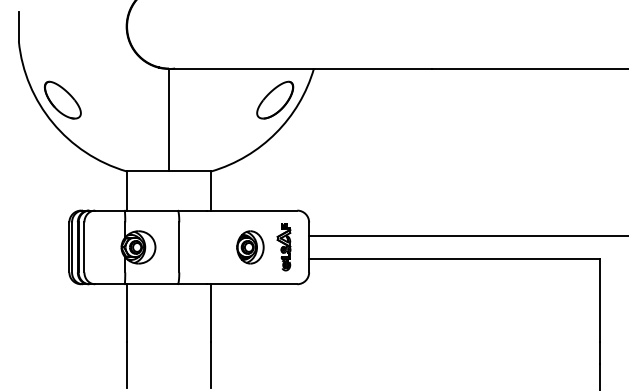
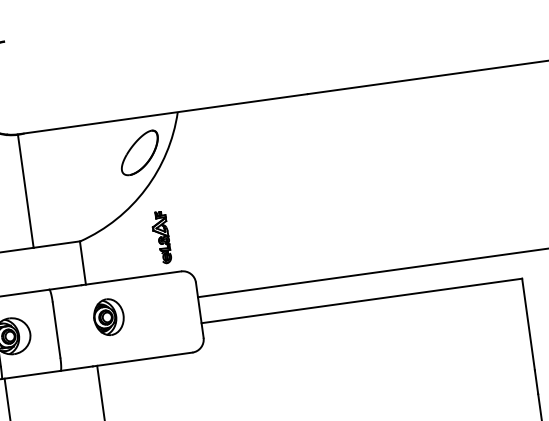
part: (250, 247) -> (108, 317), moved
part: (283, 247) -> (160, 238), moved

